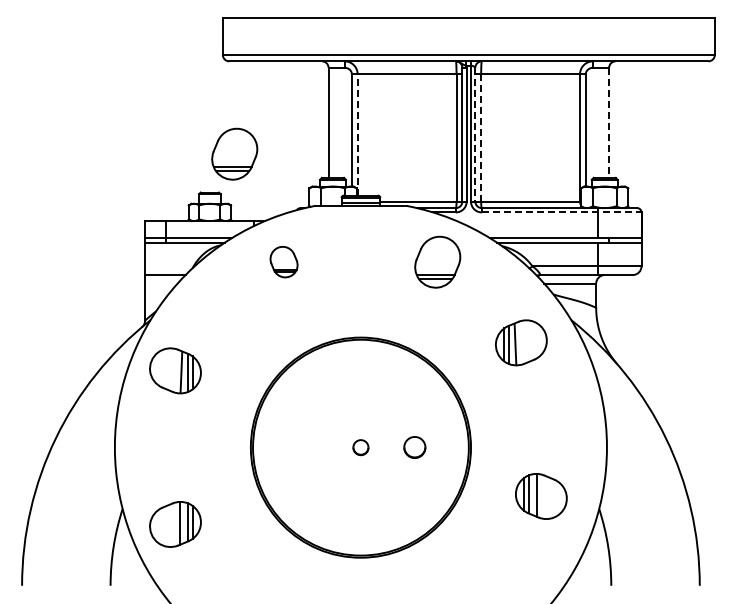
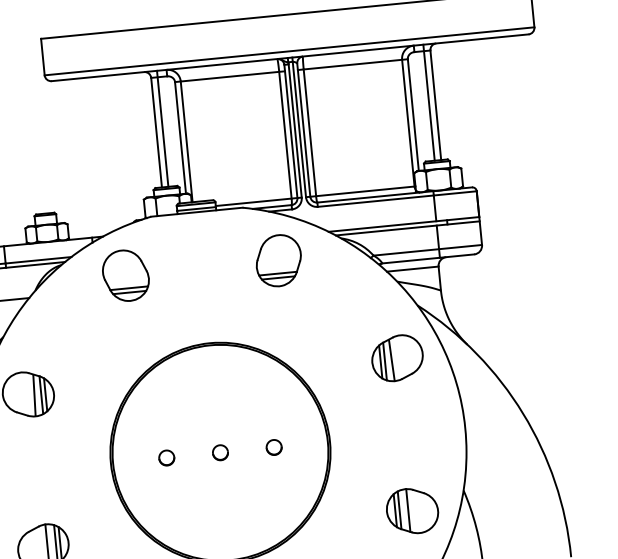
line: (335, 119) -> (163, 128), added
line: (602, 119) -> (428, 102), added
line: (609, 123) -> (436, 105), dashed -> solid
line: (357, 134) -> (186, 141), dashed -> solid
line: (475, 134) -> (303, 129), dashed -> solid
line: (481, 137) -> (310, 132), dashed -> solid
part: (234, 153) -> (65, 172), removed
line: (561, 212) -> (397, 199), dashed -> solid
part: (283, 261) -> (125, 275), size x1.67
part: (521, 342) -> (397, 357), moved
part: (306, 447) -> (166, 457), added
part: (414, 447) -> (273, 447), size x0.71
part: (541, 496) -> (412, 511), moved

